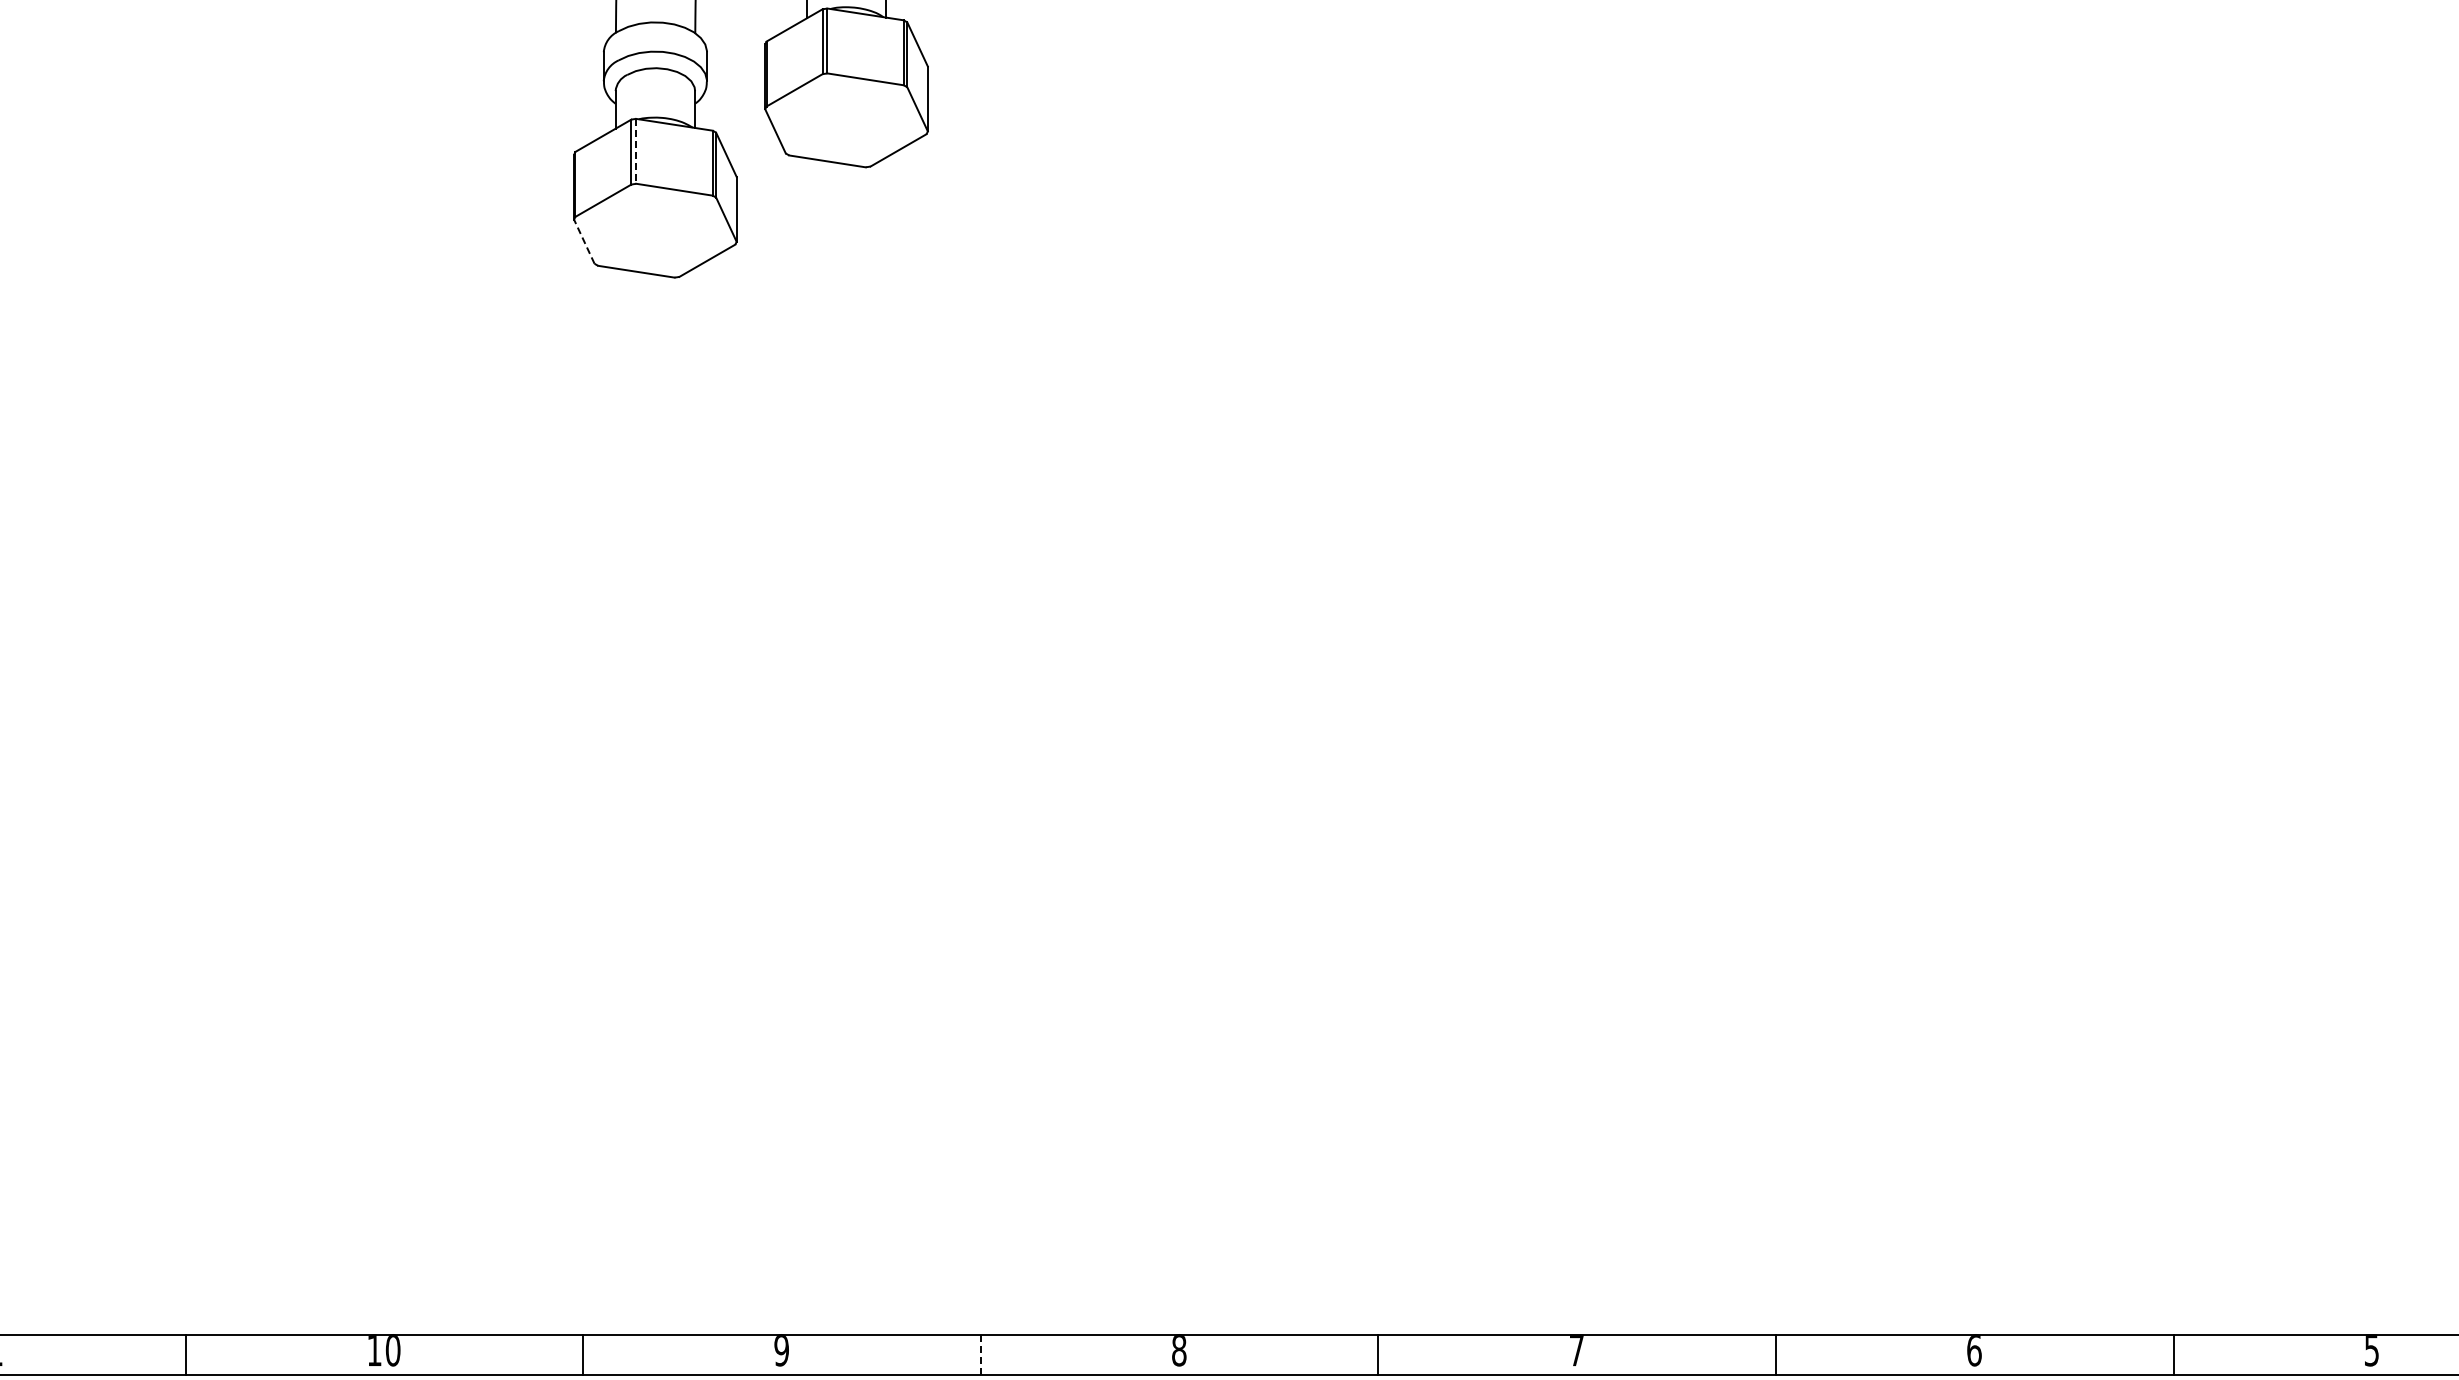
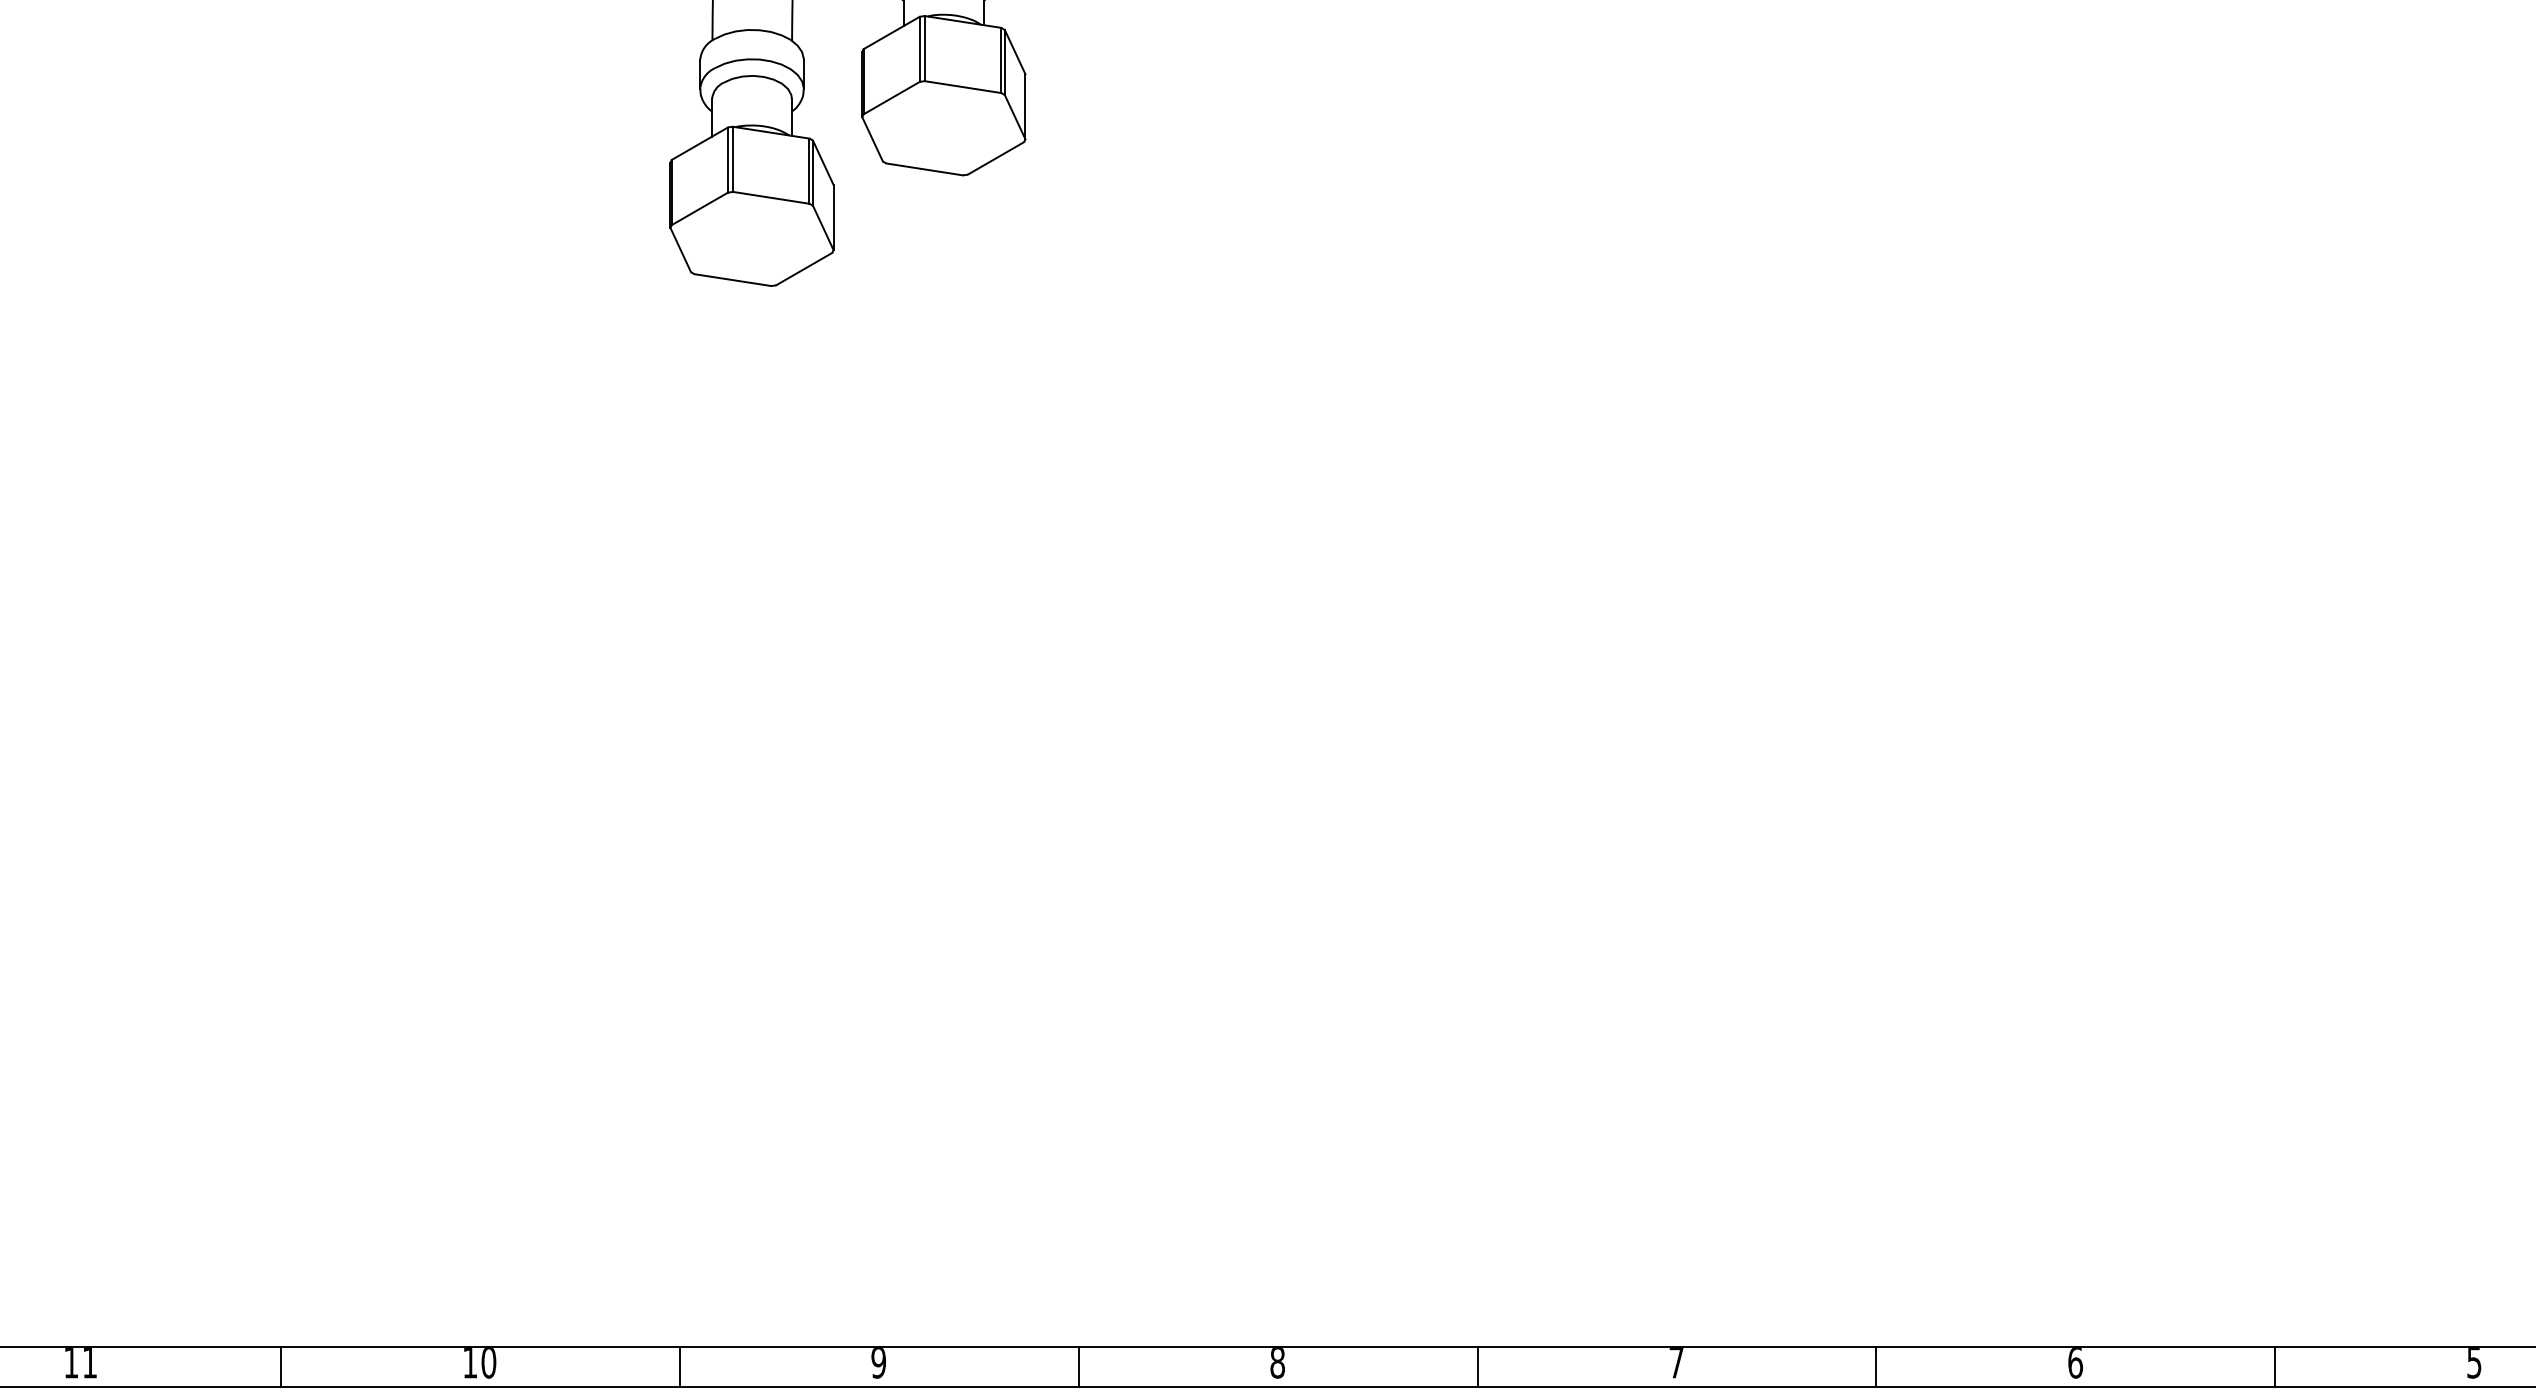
line: (635, 151) -> (732, 159), dashed -> solid
line: (584, 241) -> (680, 249), dashed -> solid
line: (980, 1354) -> (1078, 1366), dashed -> solid

